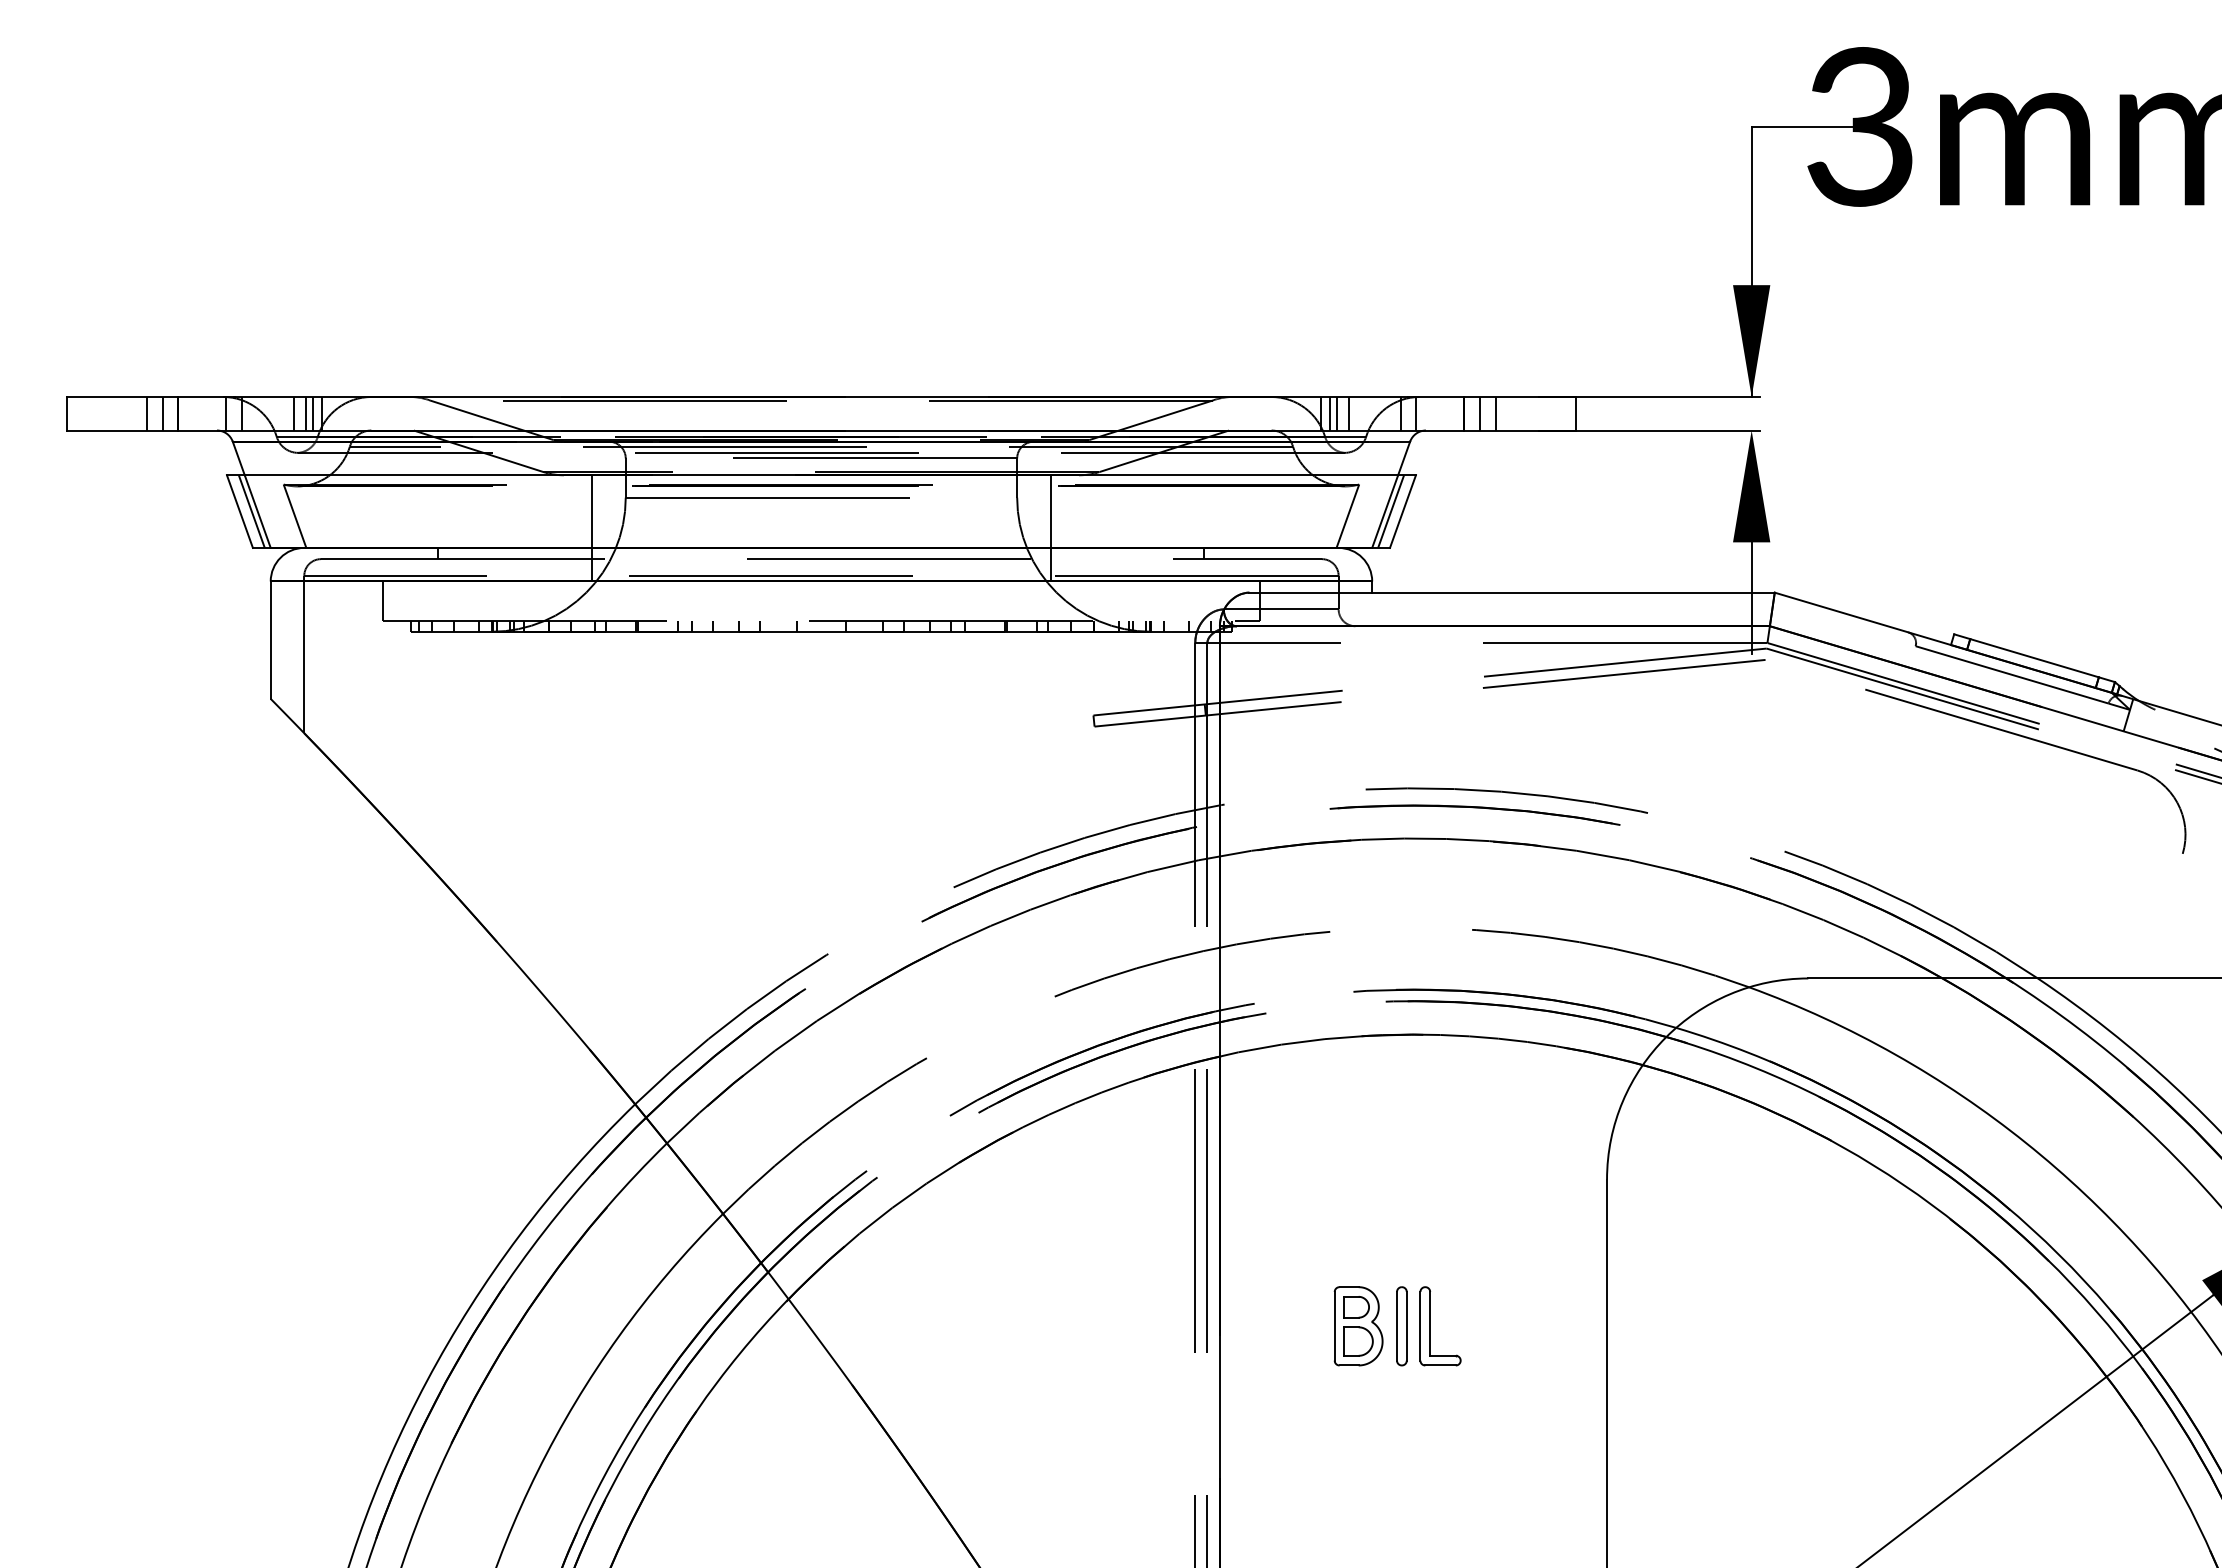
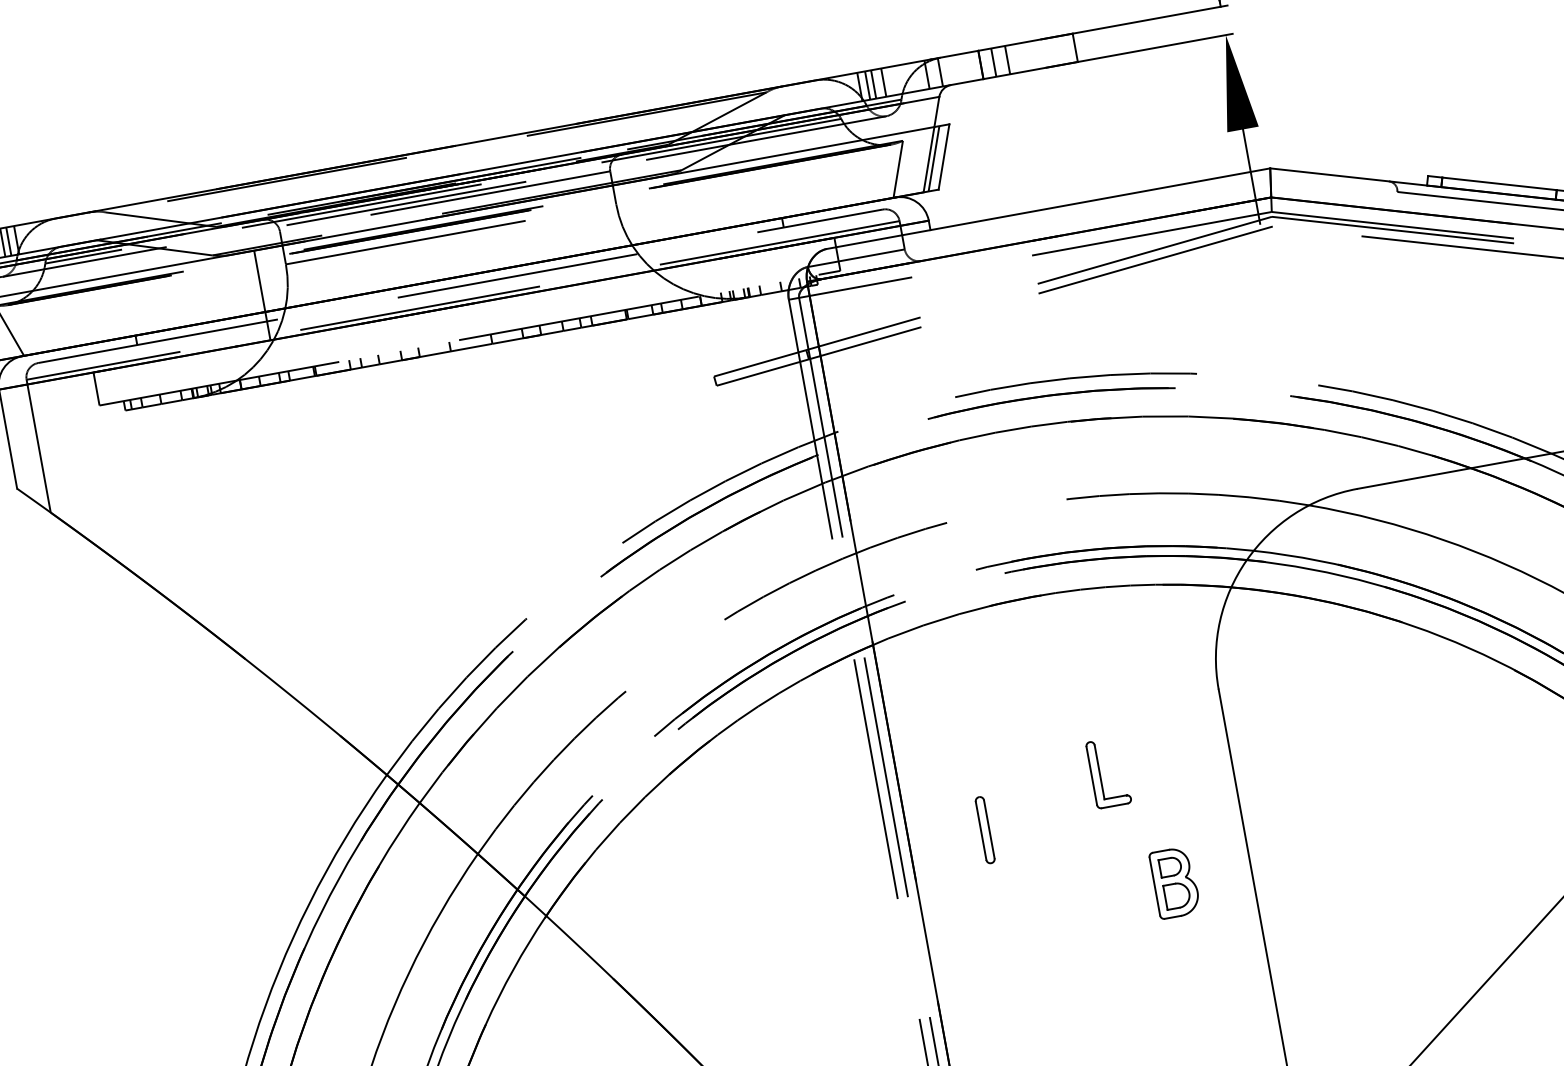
line: (1050, 528) -> (649, 225), removed
part: (1358, 1326) -> (1174, 883), moved
part: (1401, 1326) -> (984, 830), moved
part: (1430, 1326) -> (1100, 774), moved

